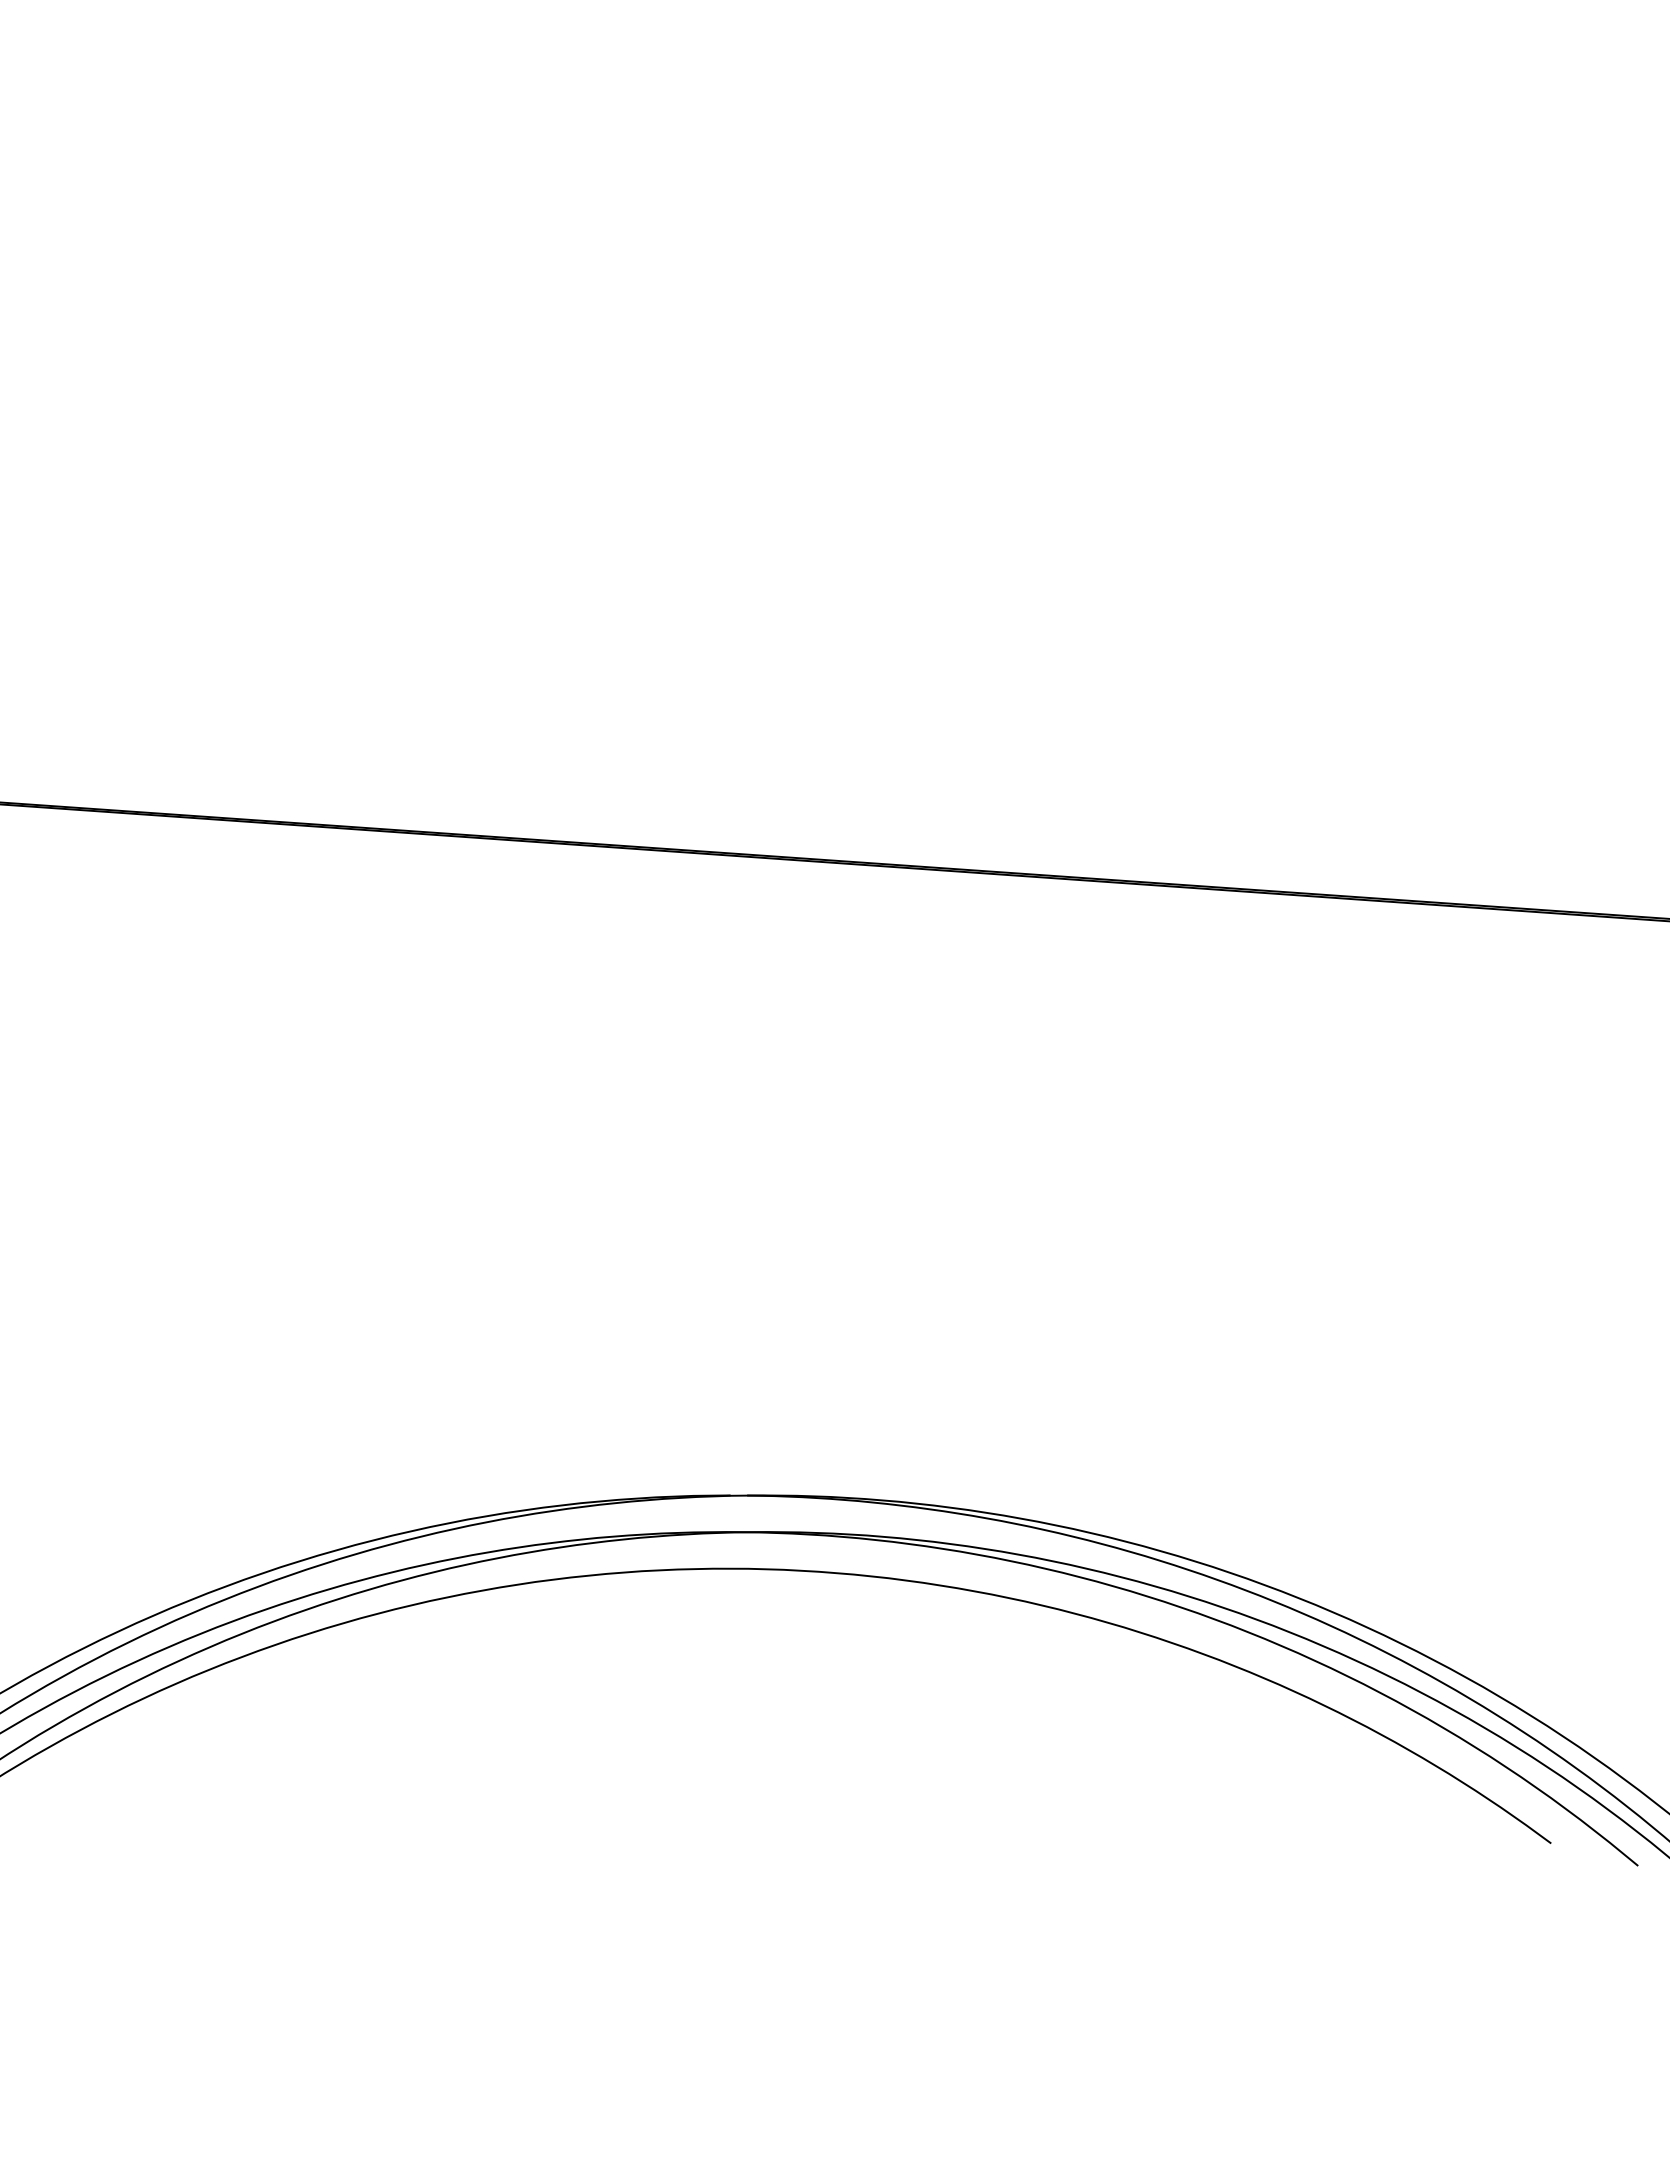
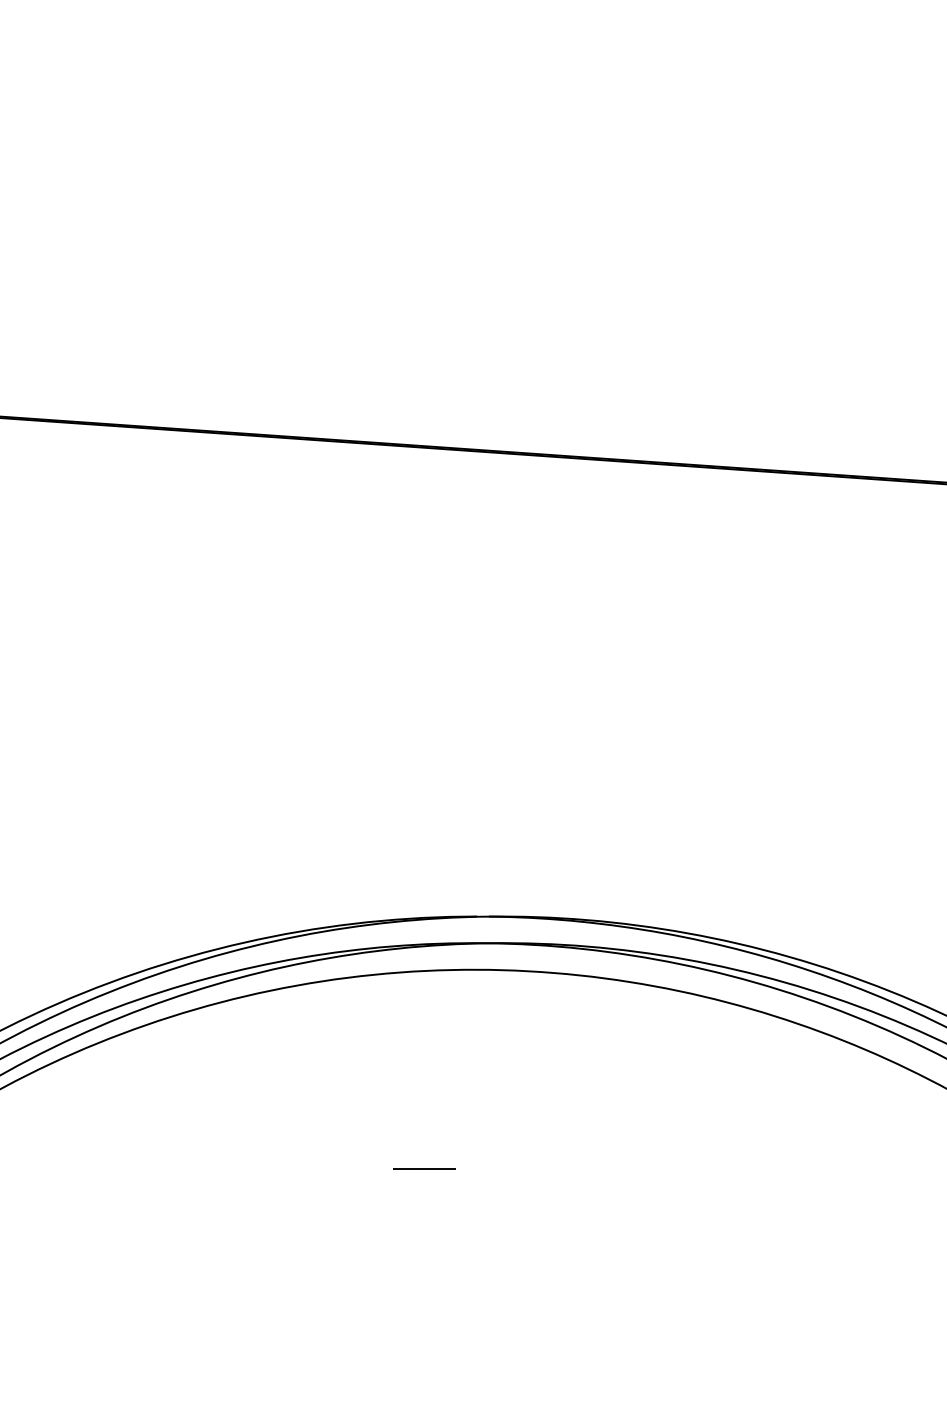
line: (658, 1842) -> (424, 1168), added

